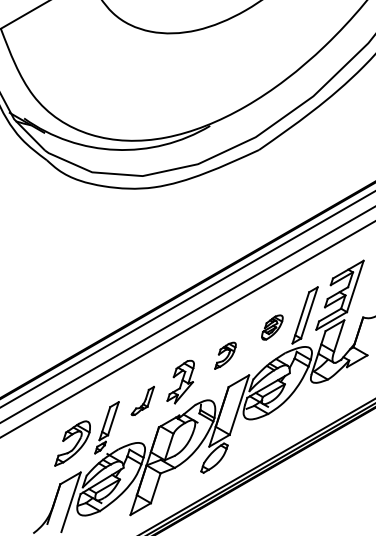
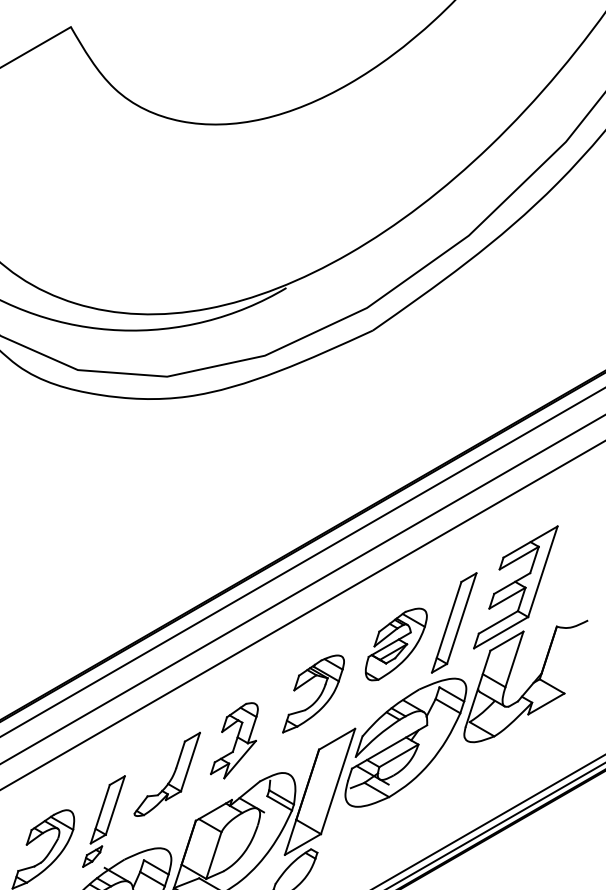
part: (272, 327) -> (396, 644), size x1.67
part: (225, 355) -> (313, 693), size x1.67
part: (142, 400) -> (166, 773), size x1.67

